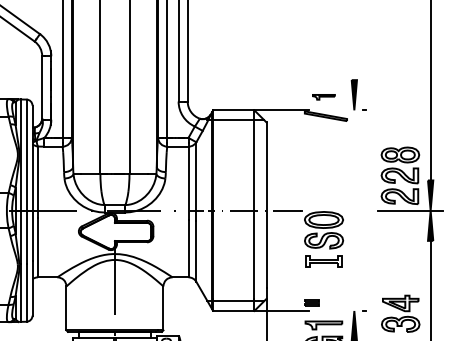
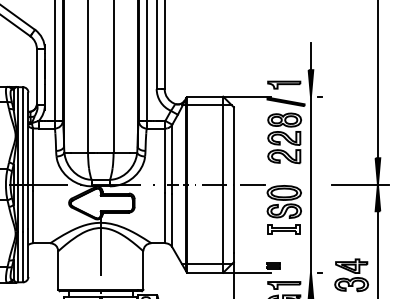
line: (354, 64) -> (311, 56), added
part: (323, 97) -> (283, 85), size x1.67
part: (400, 175) -> (284, 138), moved
line: (354, 210) -> (311, 184), added

